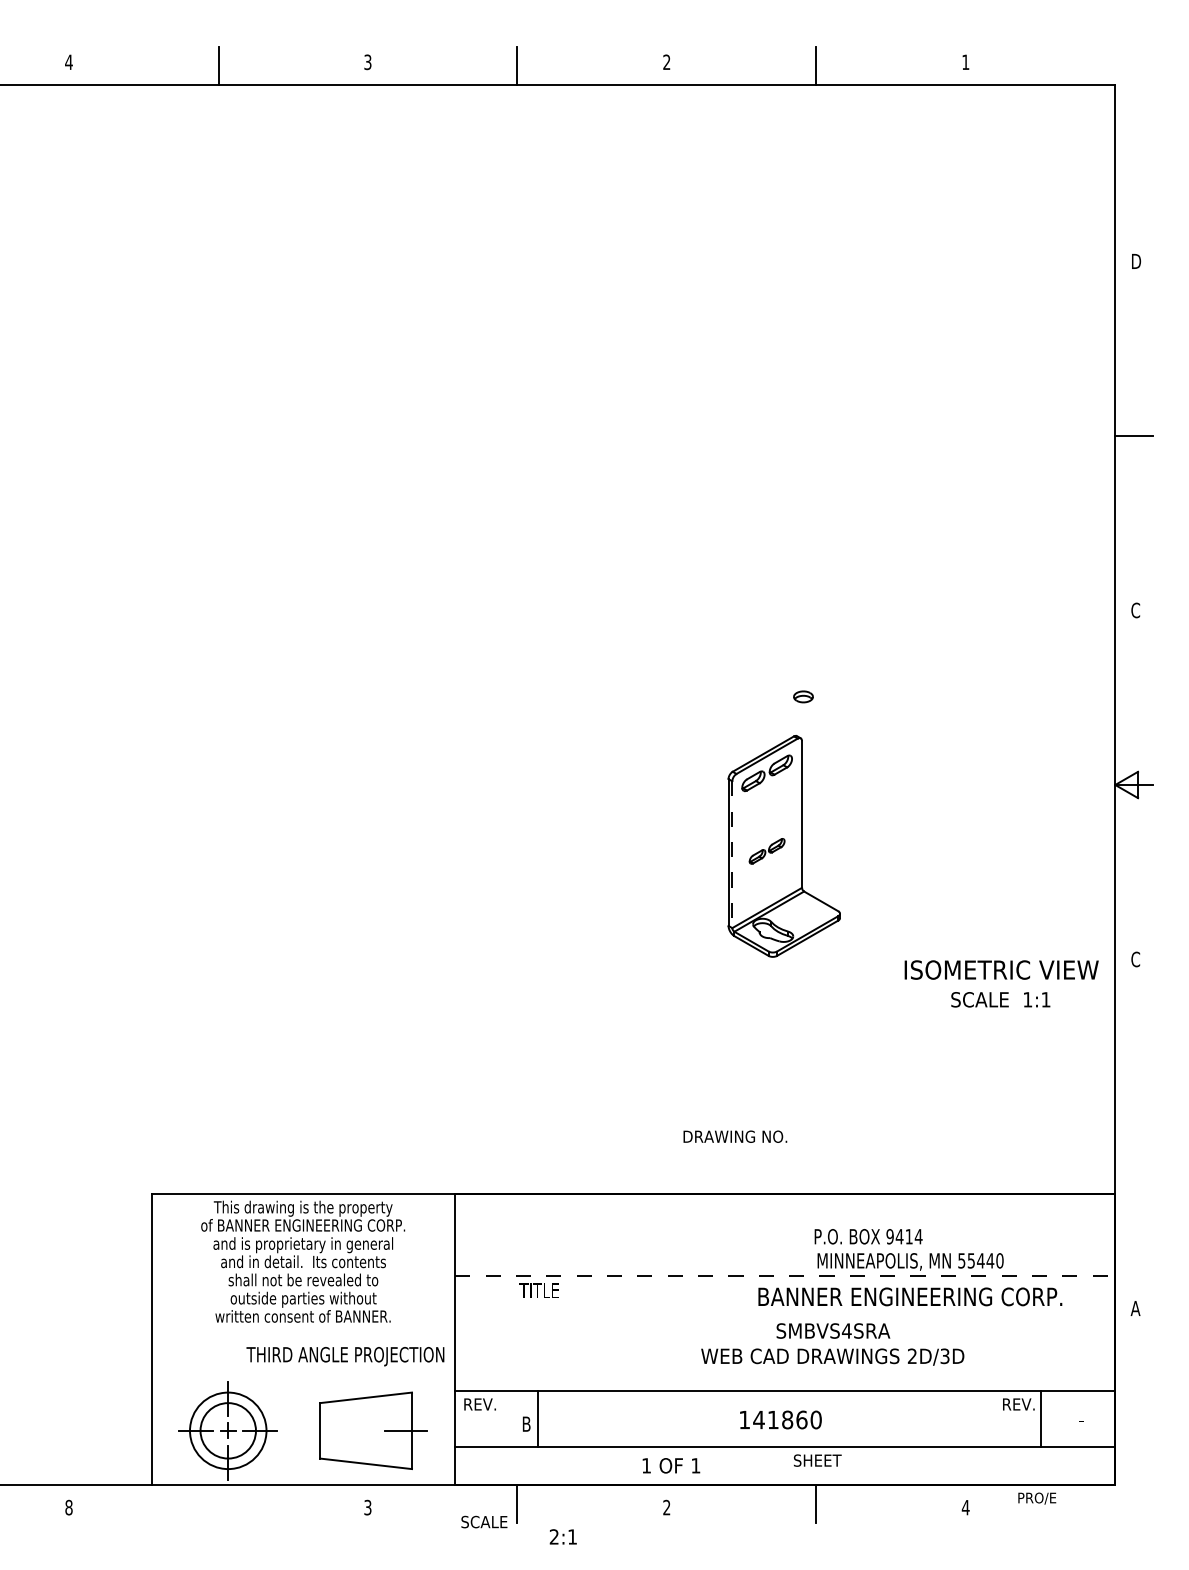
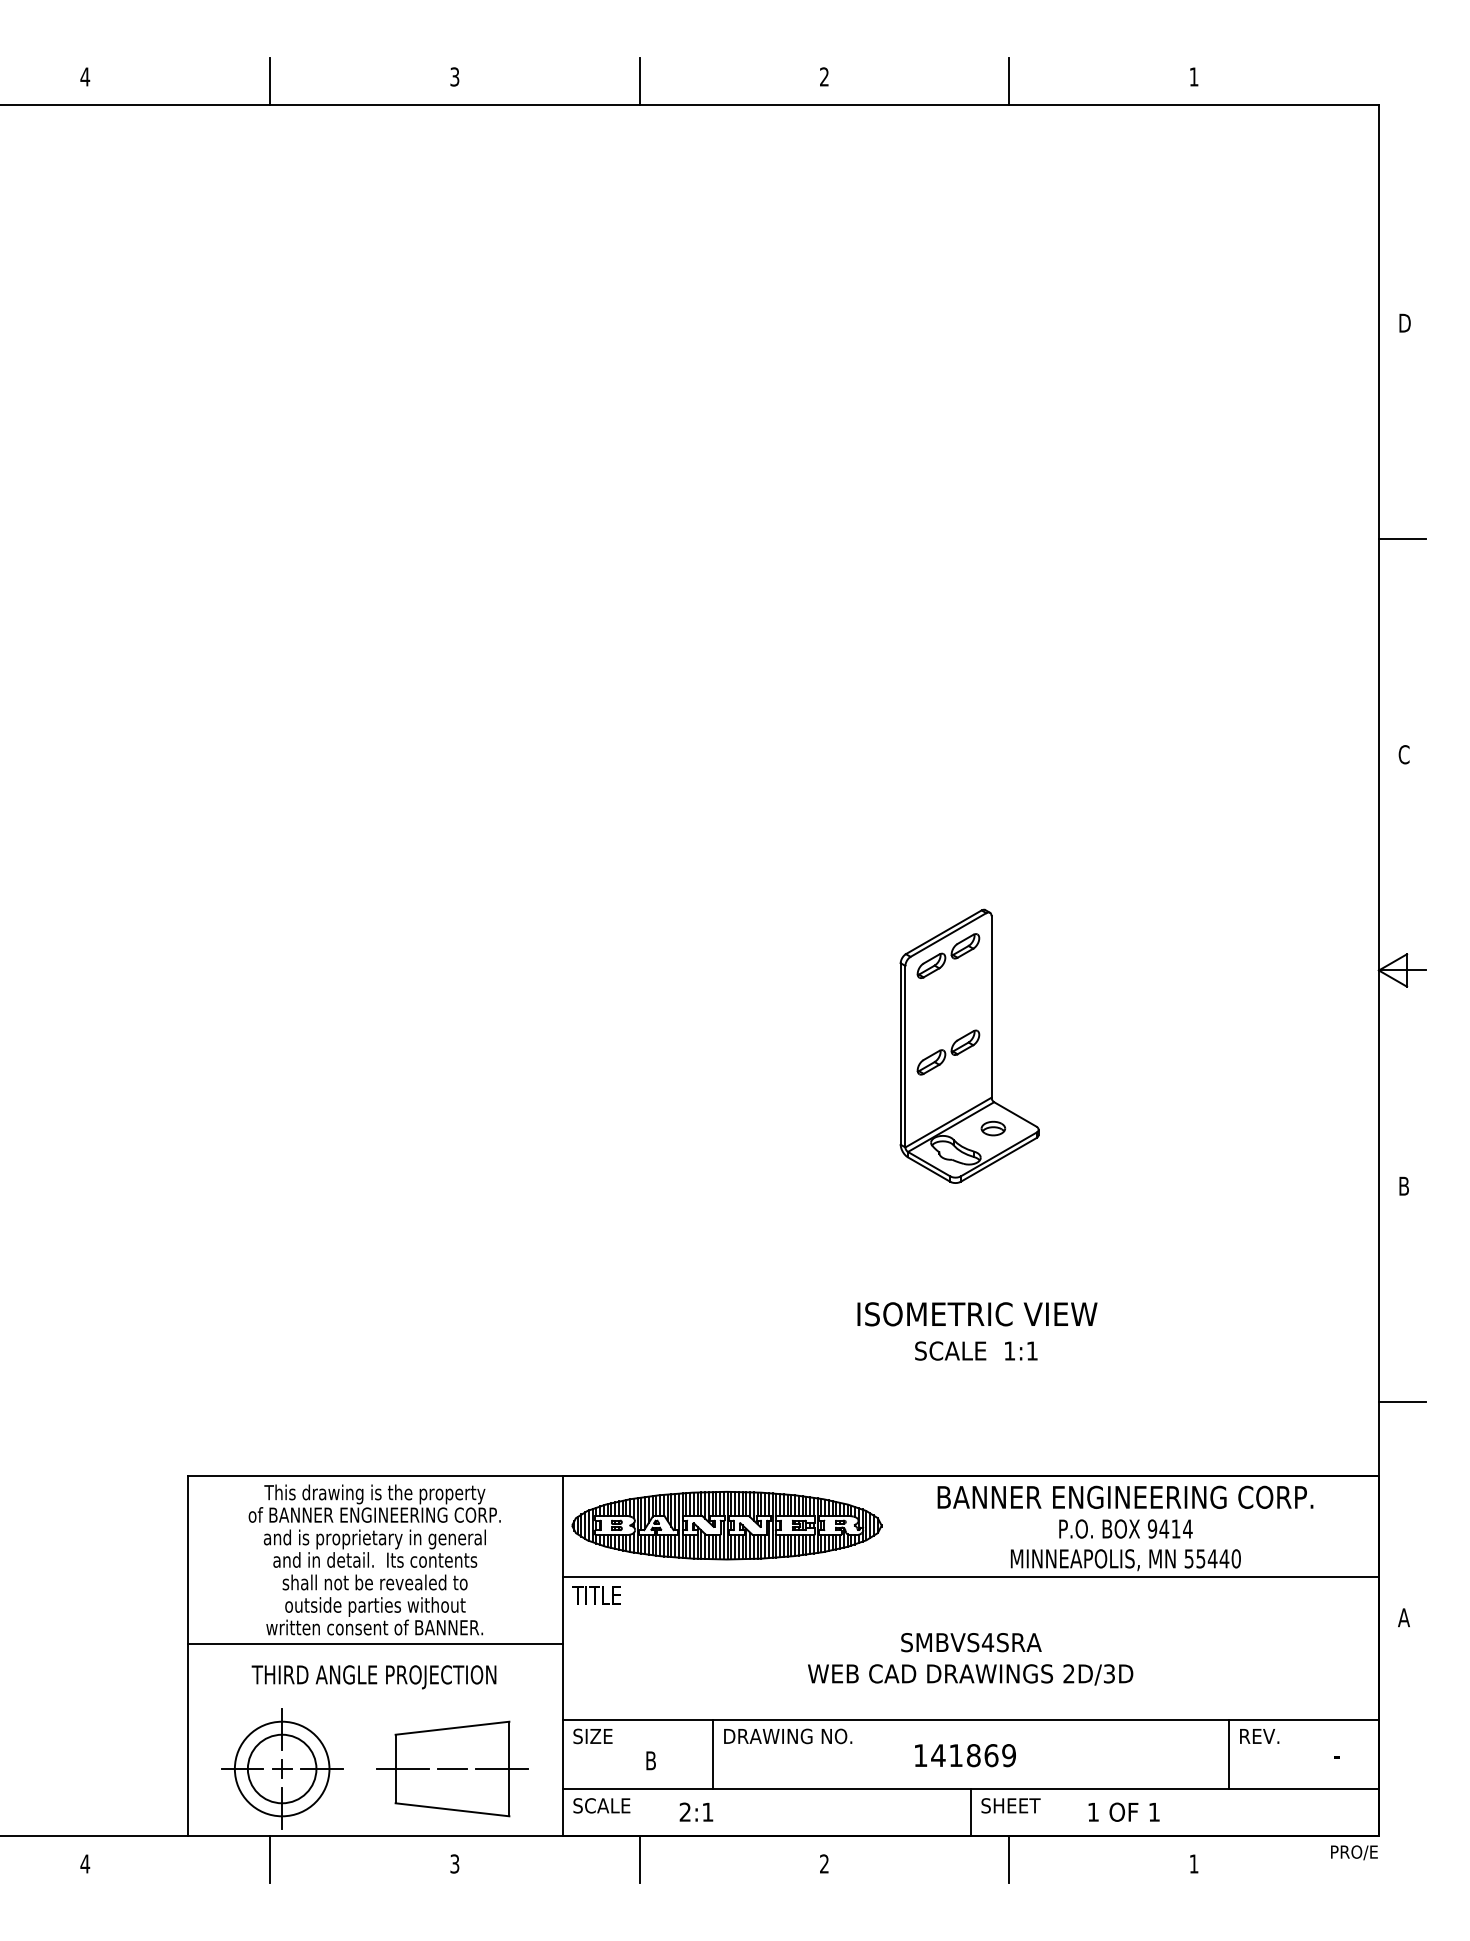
part: (803, 696) -> (993, 1128), moved
part: (767, 851) -> (948, 1052), size x1.43
line: (732, 854) -> (905, 1056), dashed -> solid
text: (1135, 958) -> (1403, 1185), C -> B
text: (1001, 983) -> (977, 1331), moved
line: (1133, 1134) -> (1401, 1402), added
text: (735, 1136) -> (788, 1736), moved
part: (587, 1233) -> (726, 1525), added
text: (868, 1236) -> (1125, 1528), moved
line: (785, 1275) -> (971, 1576), dashed -> solid
text: (539, 1290) -> (596, 1595), moved
text: (910, 1296) -> (1125, 1496), moved
line: (302, 1330) -> (374, 1644), added
text: (832, 1344) -> (970, 1659), moved
text: (344, 1356) -> (373, 1677), moved
text: (480, 1404) -> (593, 1736), REV. -> SIZE
line: (537, 1418) -> (712, 1753), moved
line: (1040, 1418) -> (1228, 1753), moved
text: (816, 1419) -> (1009, 1755), 141860 -> 141869
line: (325, 1431) -> (402, 1769), added
line: (366, 1431) -> (452, 1769), added
text: (670, 1465) -> (1123, 1811), moved
line: (784, 1465) -> (970, 1811), added
text: (1037, 1498) -> (1354, 1852), moved
line: (218, 1503) -> (270, 1858), added
text: (69, 1507) -> (85, 1863), 8 -> 4
text: (965, 1507) -> (1193, 1863), 4 -> 1
text: (484, 1521) -> (601, 1805), moved
text: (563, 1536) -> (696, 1811), moved

